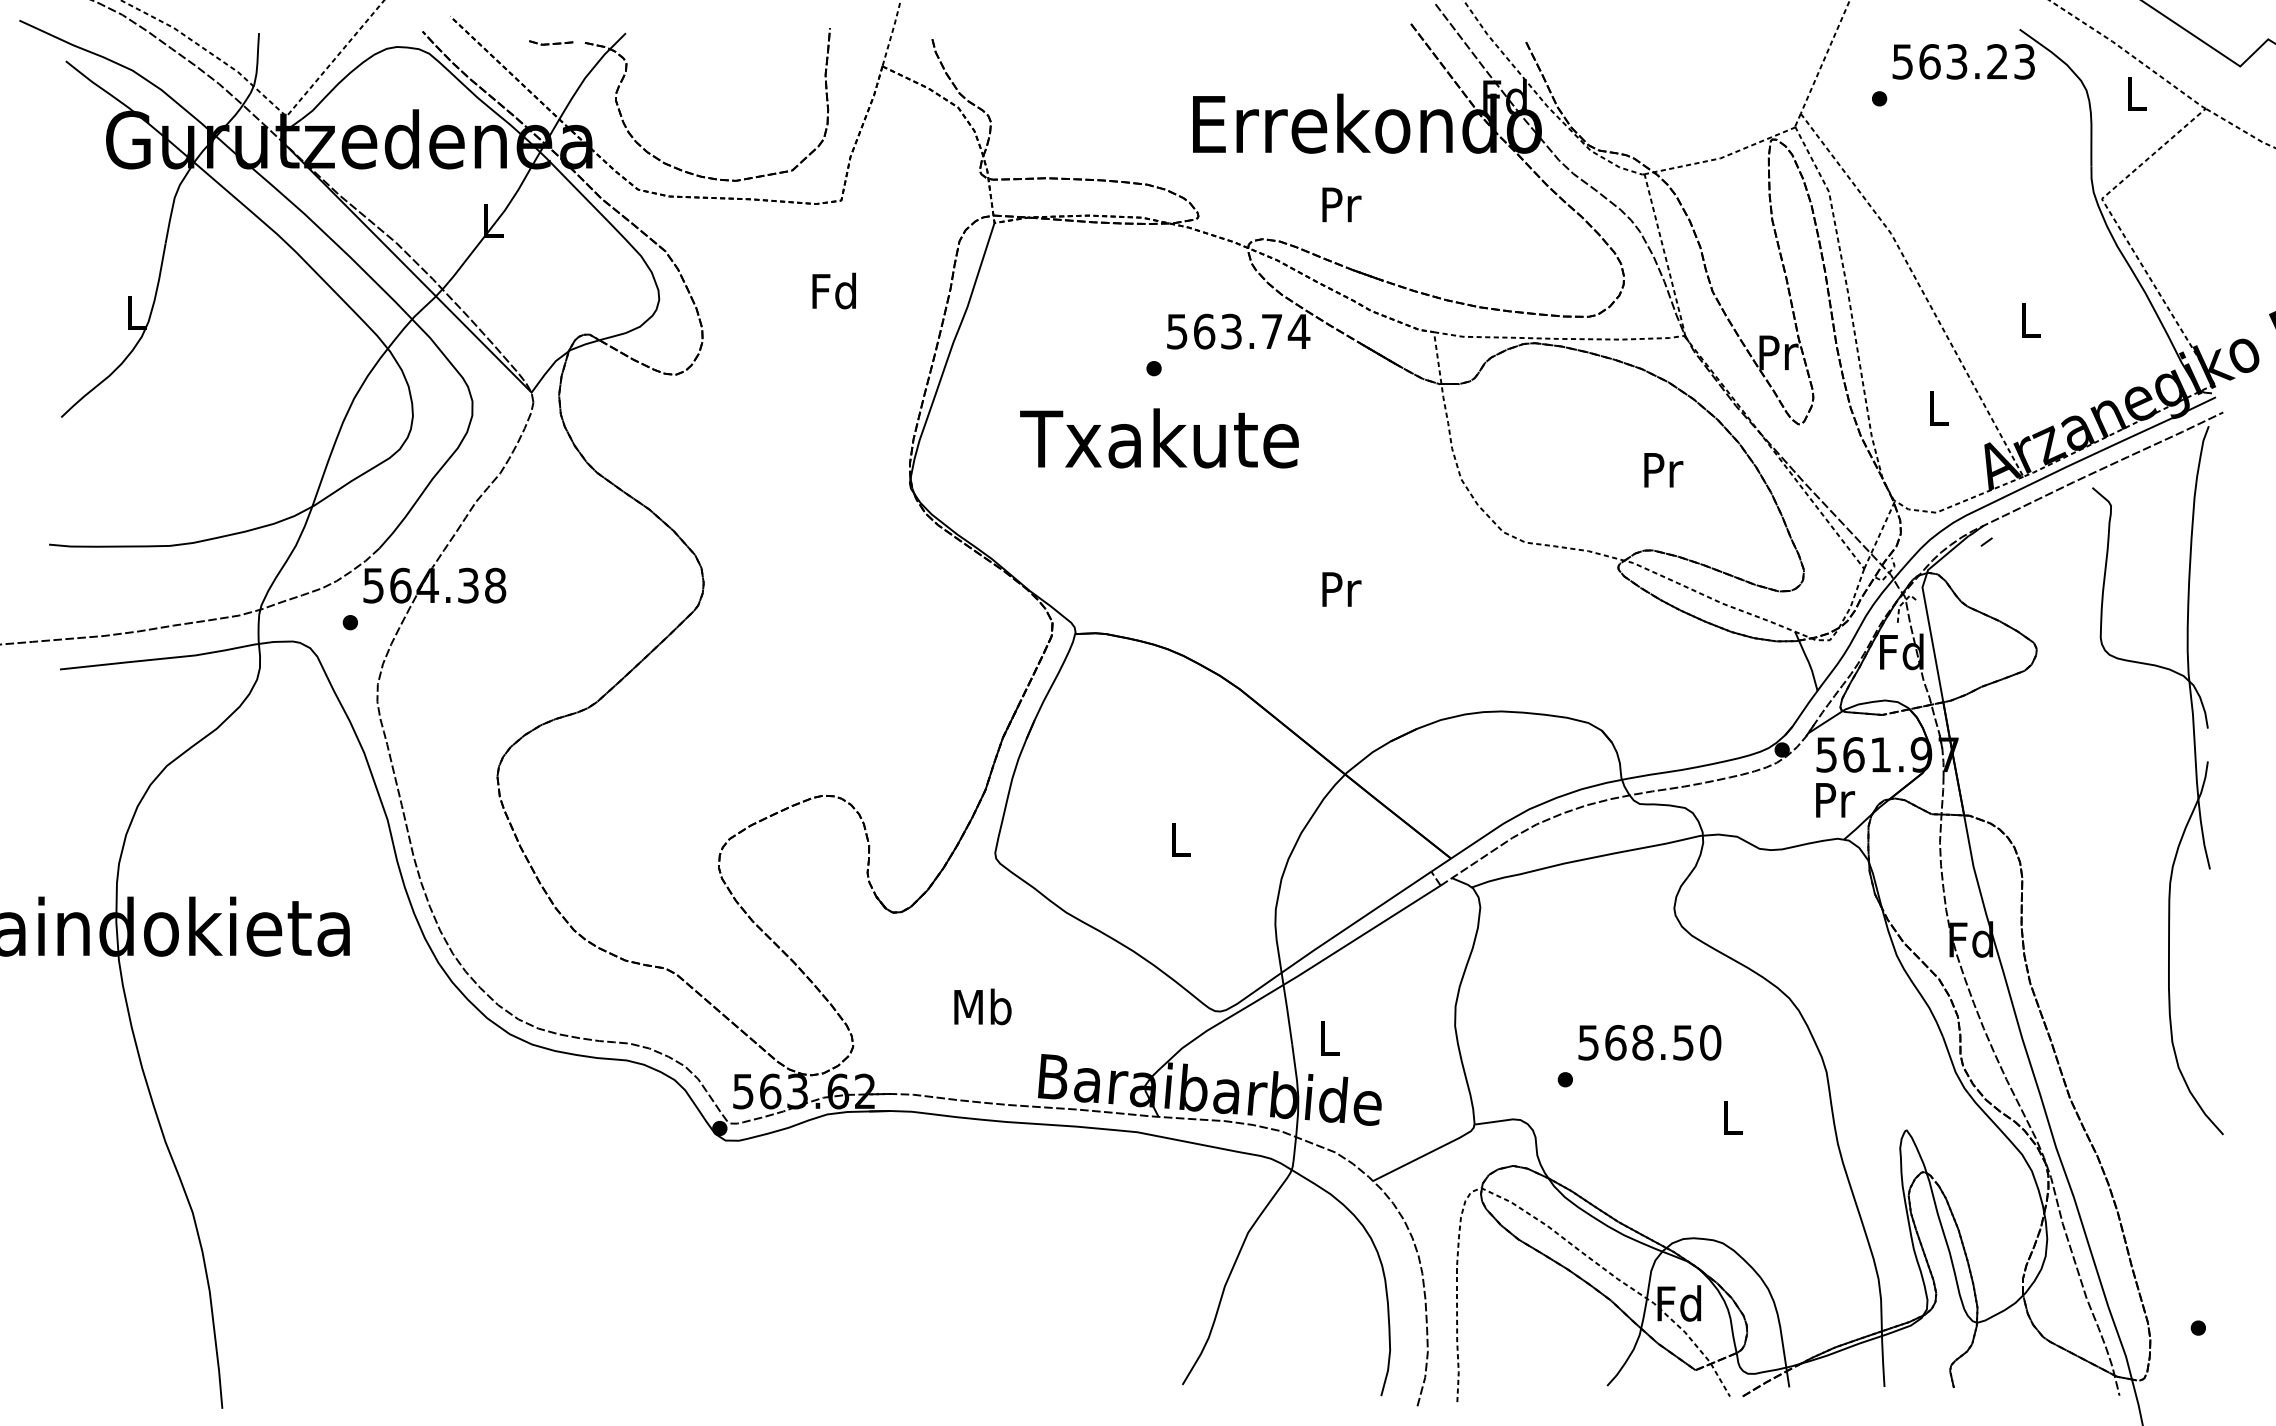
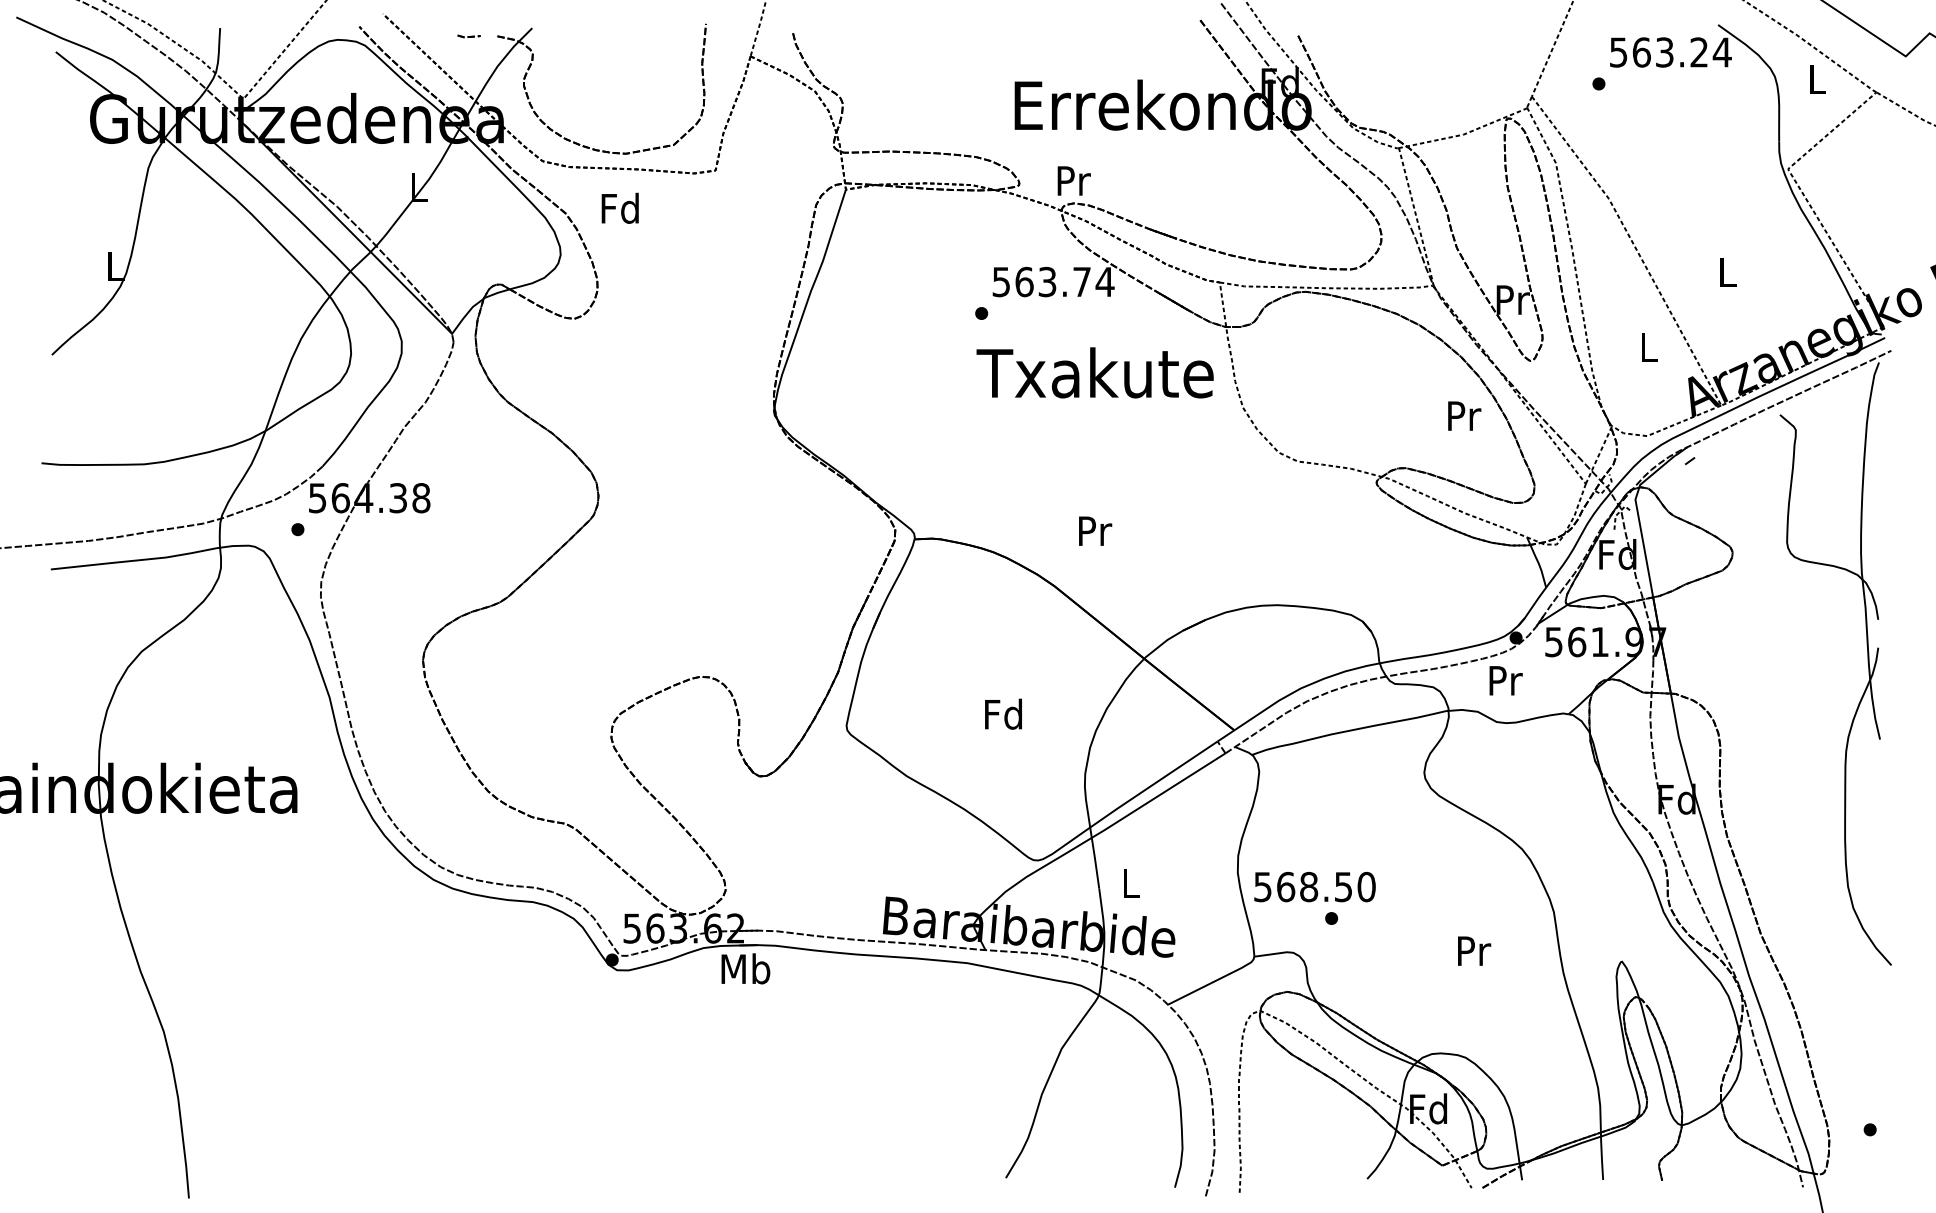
part: (551, 42) -> (469, 36), size x0.6
text: (2024, 61) -> (1722, 52), 563.23 -> 563.24
text: (1341, 204) -> (1073, 180), moved
text: (833, 290) -> (619, 207), moved
text: (1159, 438) -> (1095, 372), moved
text: (1663, 470) -> (1464, 416), moved
text: (1341, 589) -> (1095, 531), moved
text: (1835, 800) -> (1506, 680), moved
text: (1179, 839) -> (1003, 714), L -> Fd
text: (982, 1006) -> (745, 968), moved
text: (1649, 1042) -> (1314, 886), moved
text: (1733, 1117) -> (1474, 950), L -> Pr

